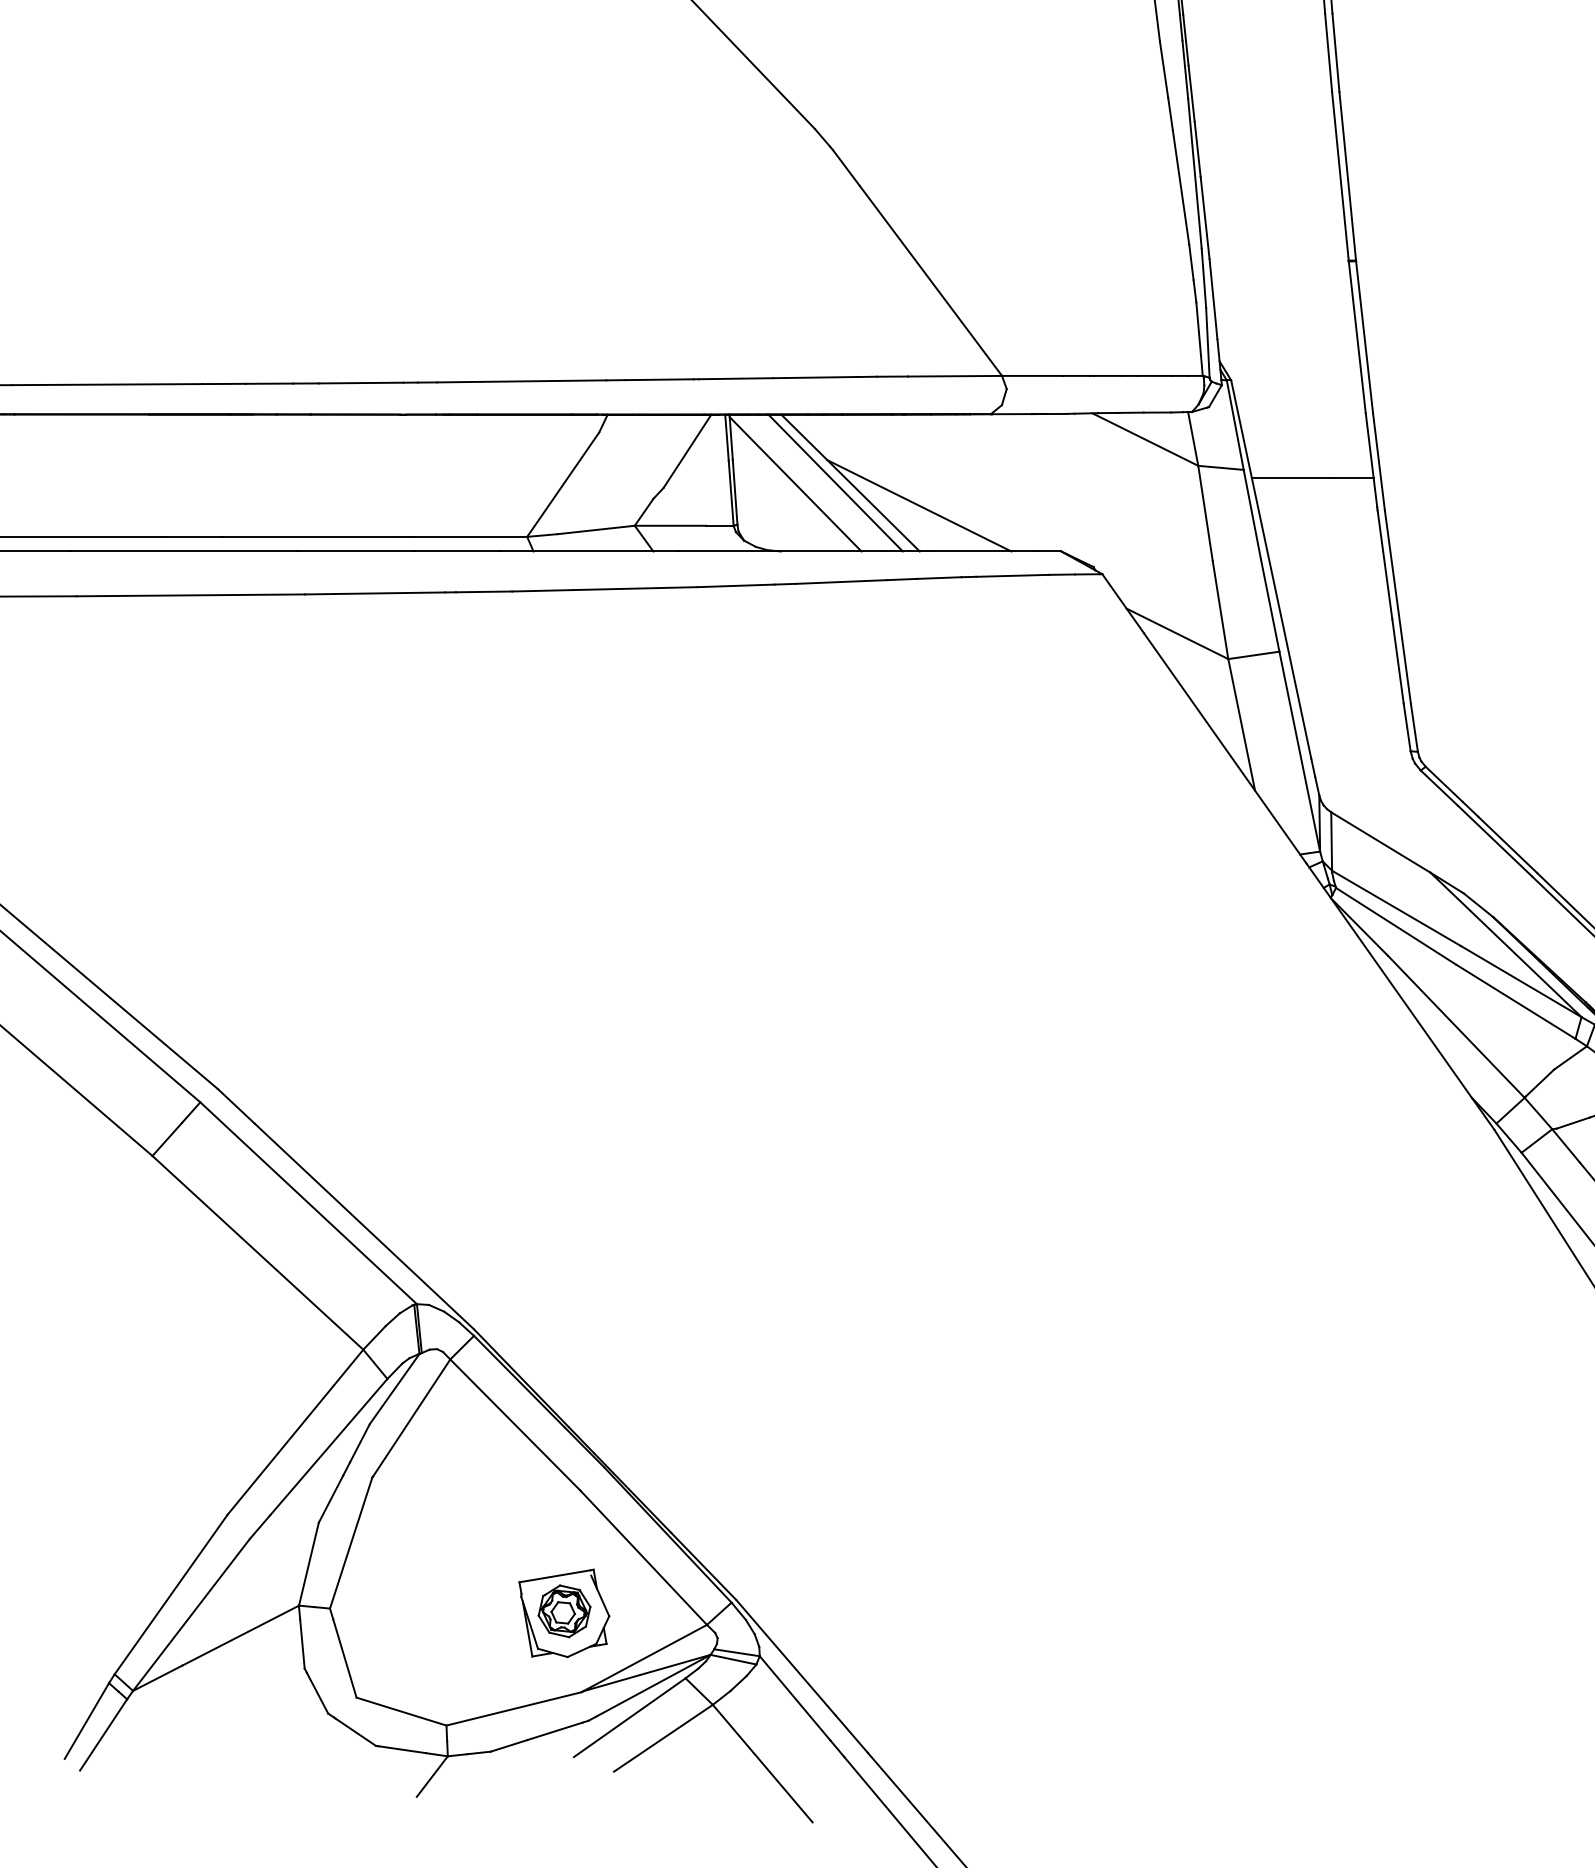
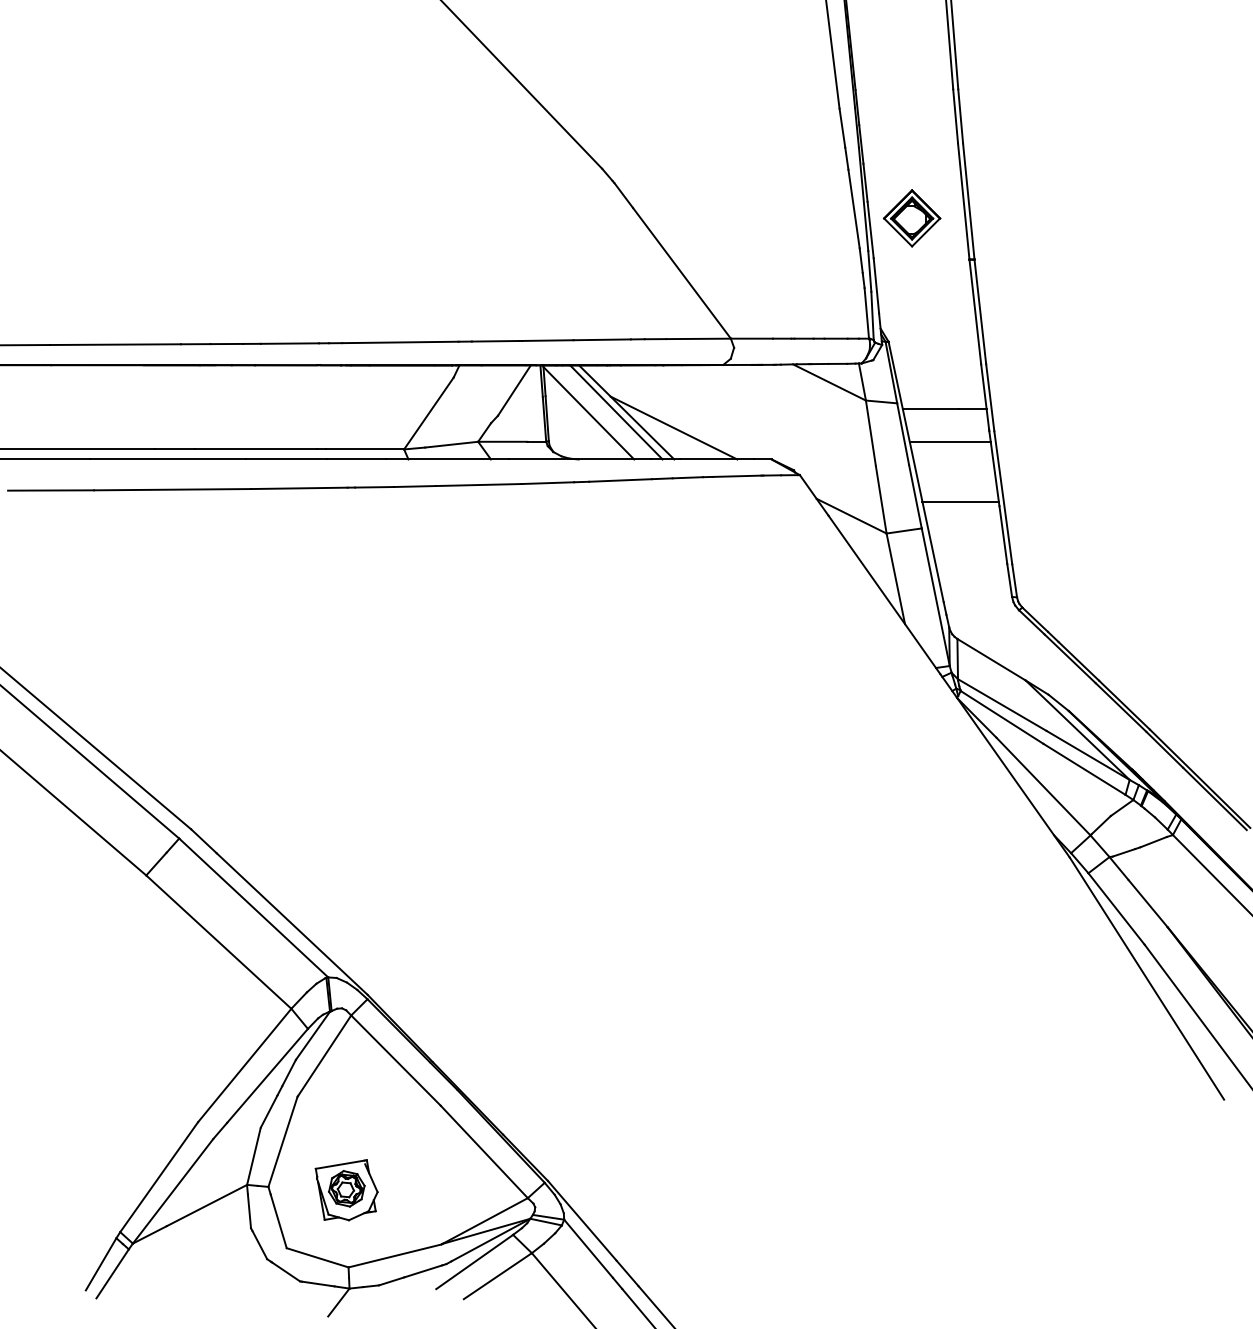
part: (1264, 201) -> (911, 218), added
line: (1319, 525) -> (949, 441), added
line: (1335, 612) -> (960, 501), added
part: (564, 1613) -> (346, 1190), moved

